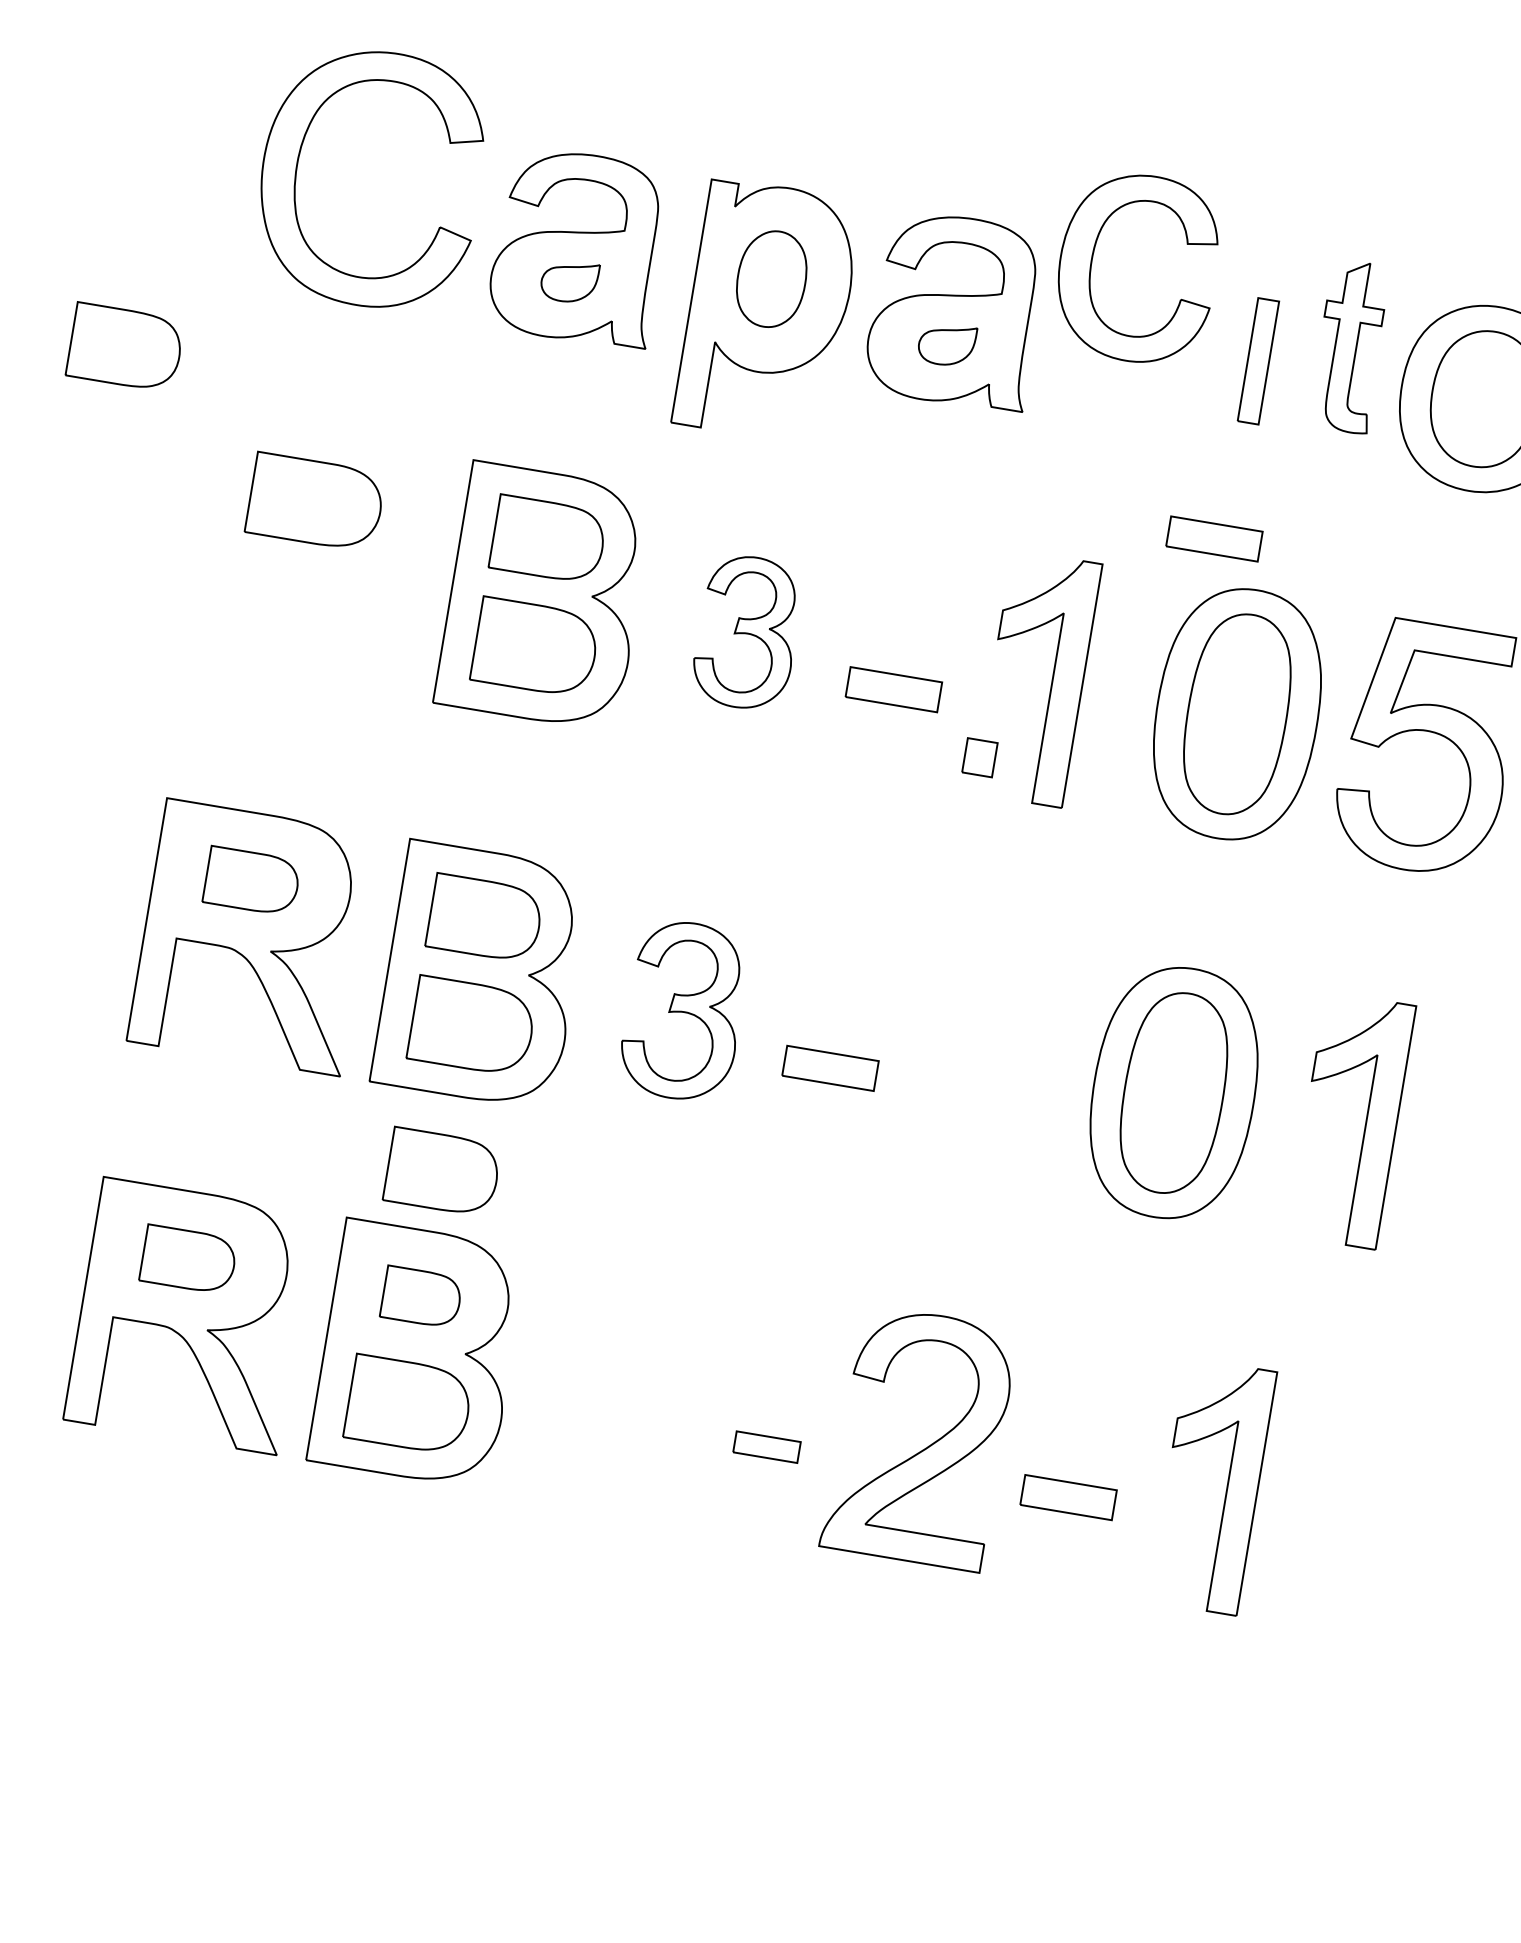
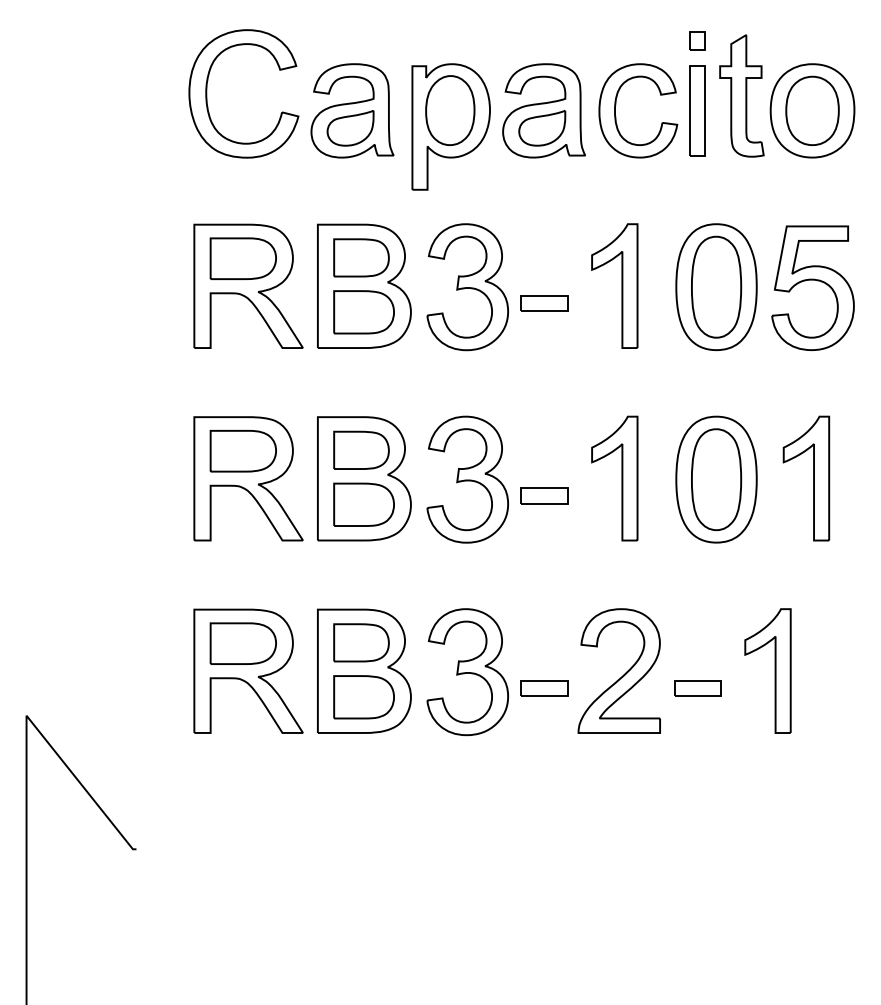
part: (1096, 250) -> (616, 105), moved
part: (772, 279) -> (450, 110), size x1.43
part: (569, 281) -> (350, 128), size x1.67
part: (947, 344) -> (542, 128), size x1.67
part: (1349, 345) -> (741, 95), size x1.43
part: (125, 346) -> (136, 197), removed
part: (1258, 360) -> (697, 110), size x1.43
part: (1214, 539) -> (690, 202), removed
part: (316, 556) -> (248, 285), added
part: (747, 632) -> (467, 287), size x1.67
part: (979, 756) -> (697, 40), moved
part: (250, 881) -> (242, 451), size x1.43
part: (684, 1010) -> (467, 479), size x1.43
part: (987, 1059) -> (621, 478), added
part: (442, 1170) -> (361, 578), removed
part: (187, 1259) -> (242, 643), size x1.43
part: (421, 1296) -> (361, 642), size x1.43
part: (620, 1390) -> (467, 672), added
part: (766, 1447) -> (544, 688), size x1.43

